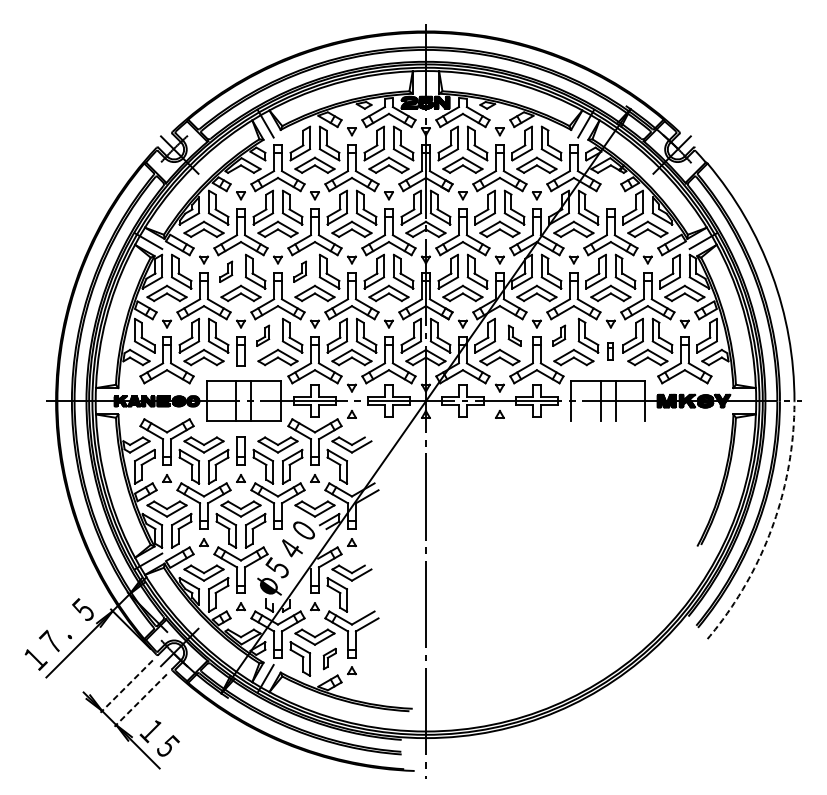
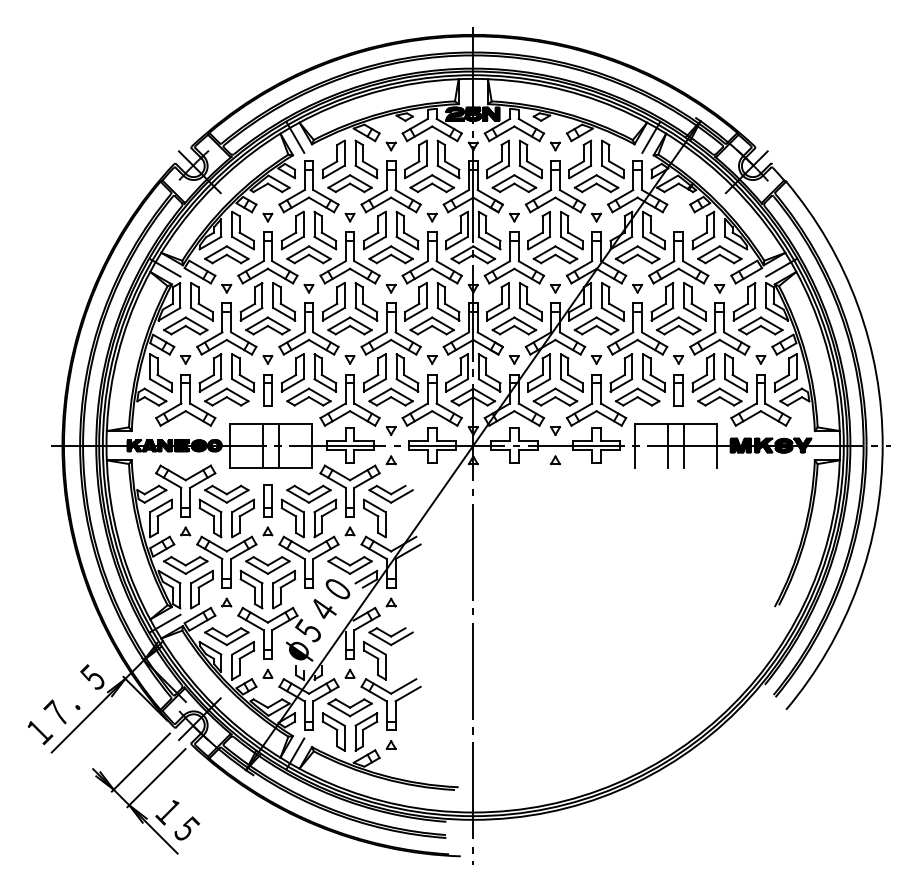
part: (226, 271) -> (251, 301), size x1.67
part: (300, 271) -> (333, 301), size x1.67
part: (263, 335) -> (292, 372), size x1.67
part: (514, 335) -> (571, 372), size x1.67
part: (559, 335) -> (621, 372), size x1.67
part: (610, 351) -> (678, 390), size x1.67
arc: (771, 528) -> (857, 586), dashed -> solid
part: (329, 658) -> (366, 731), size x1.67
line: (126, 686) -> (140, 762), dashed -> solid
line: (140, 700) -> (156, 778), dashed -> solid

